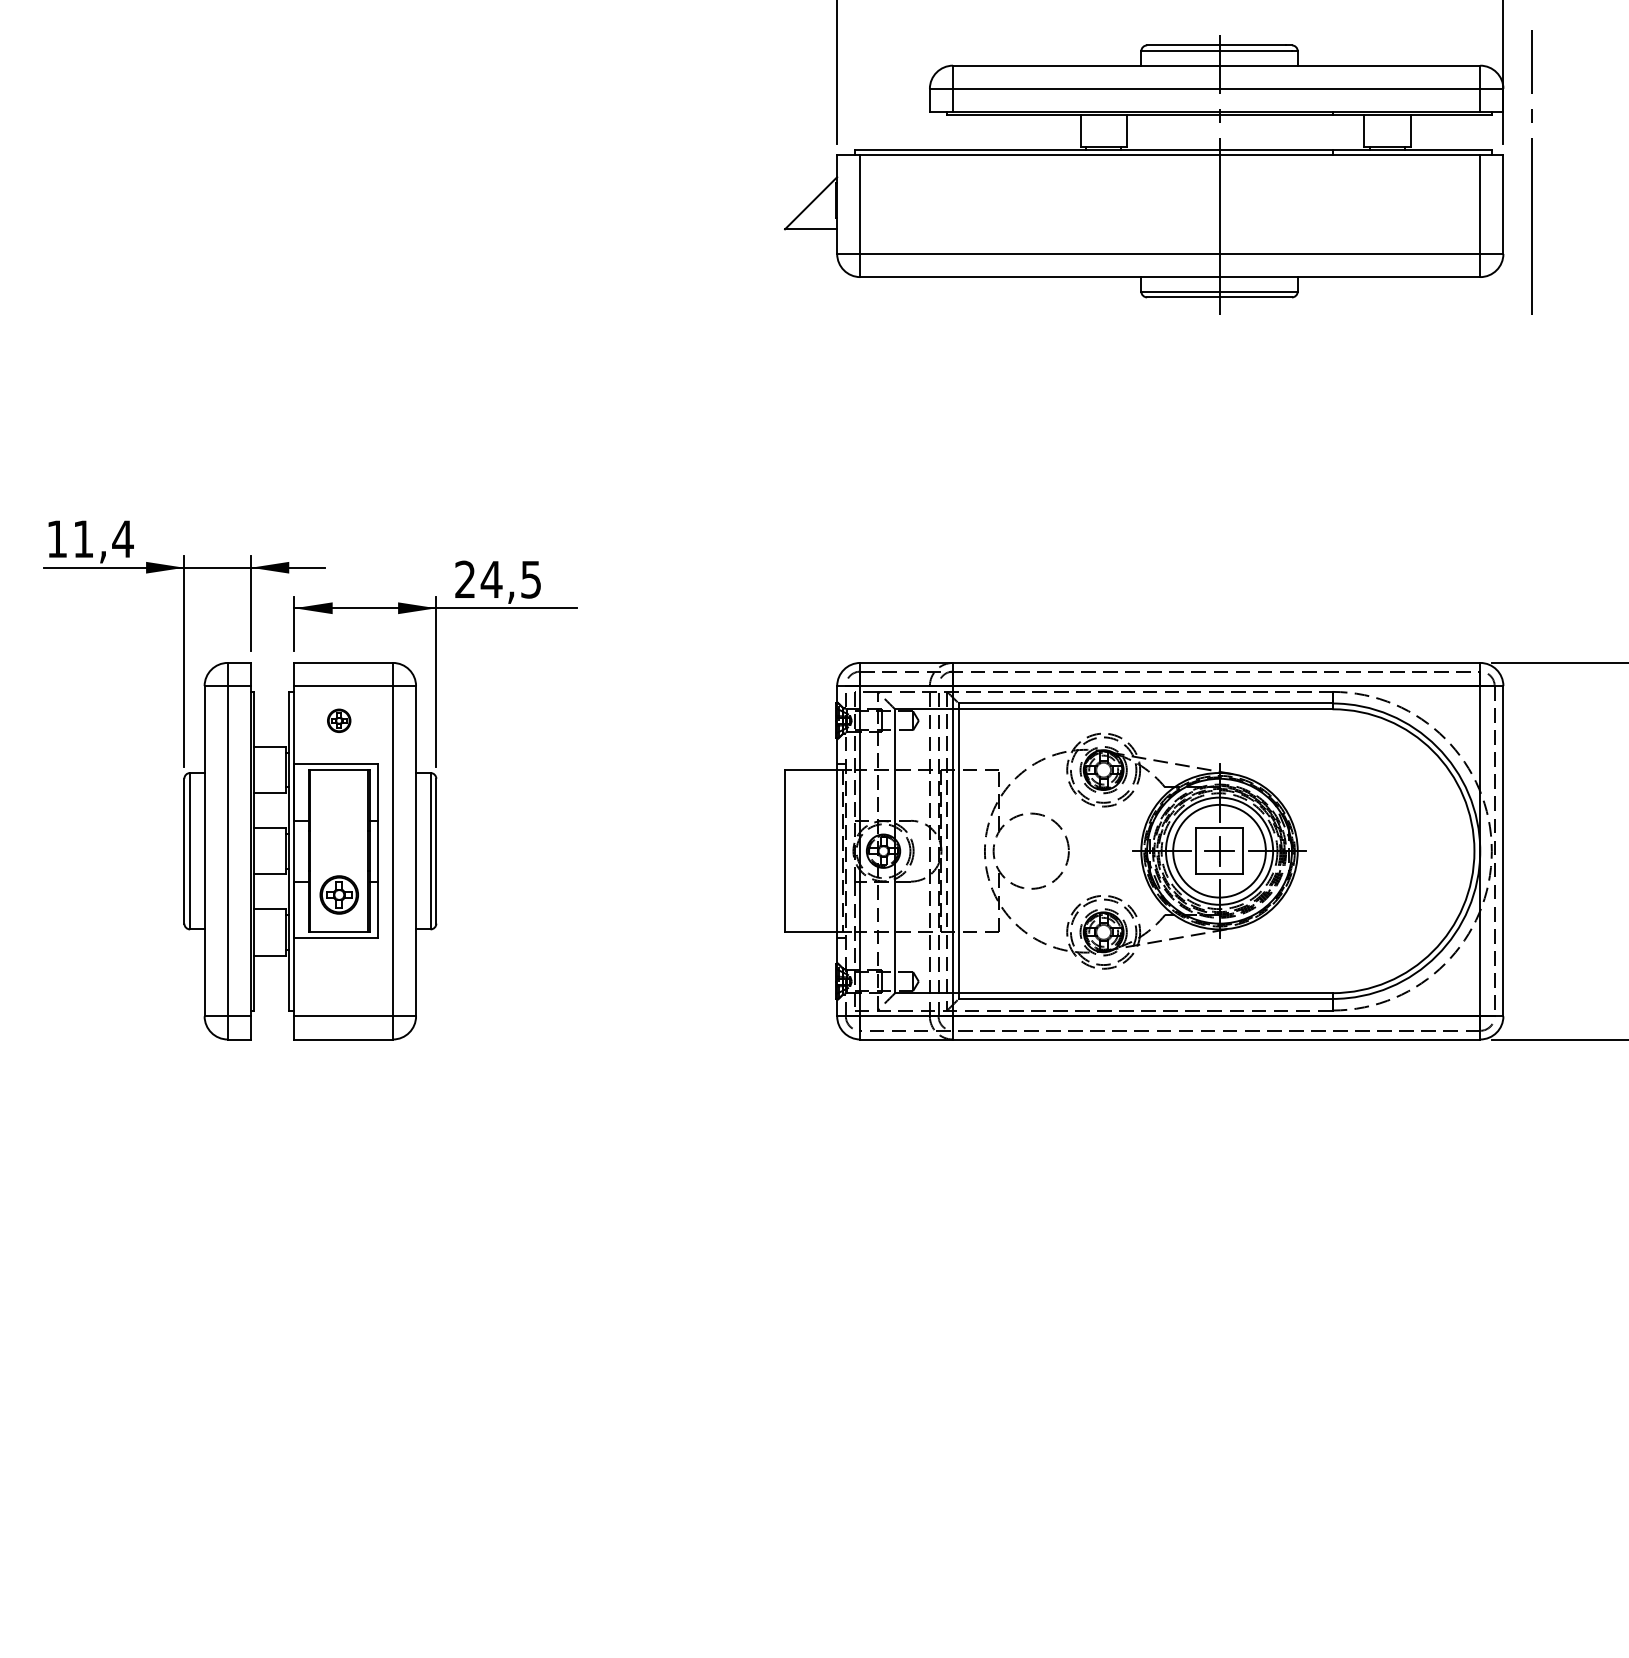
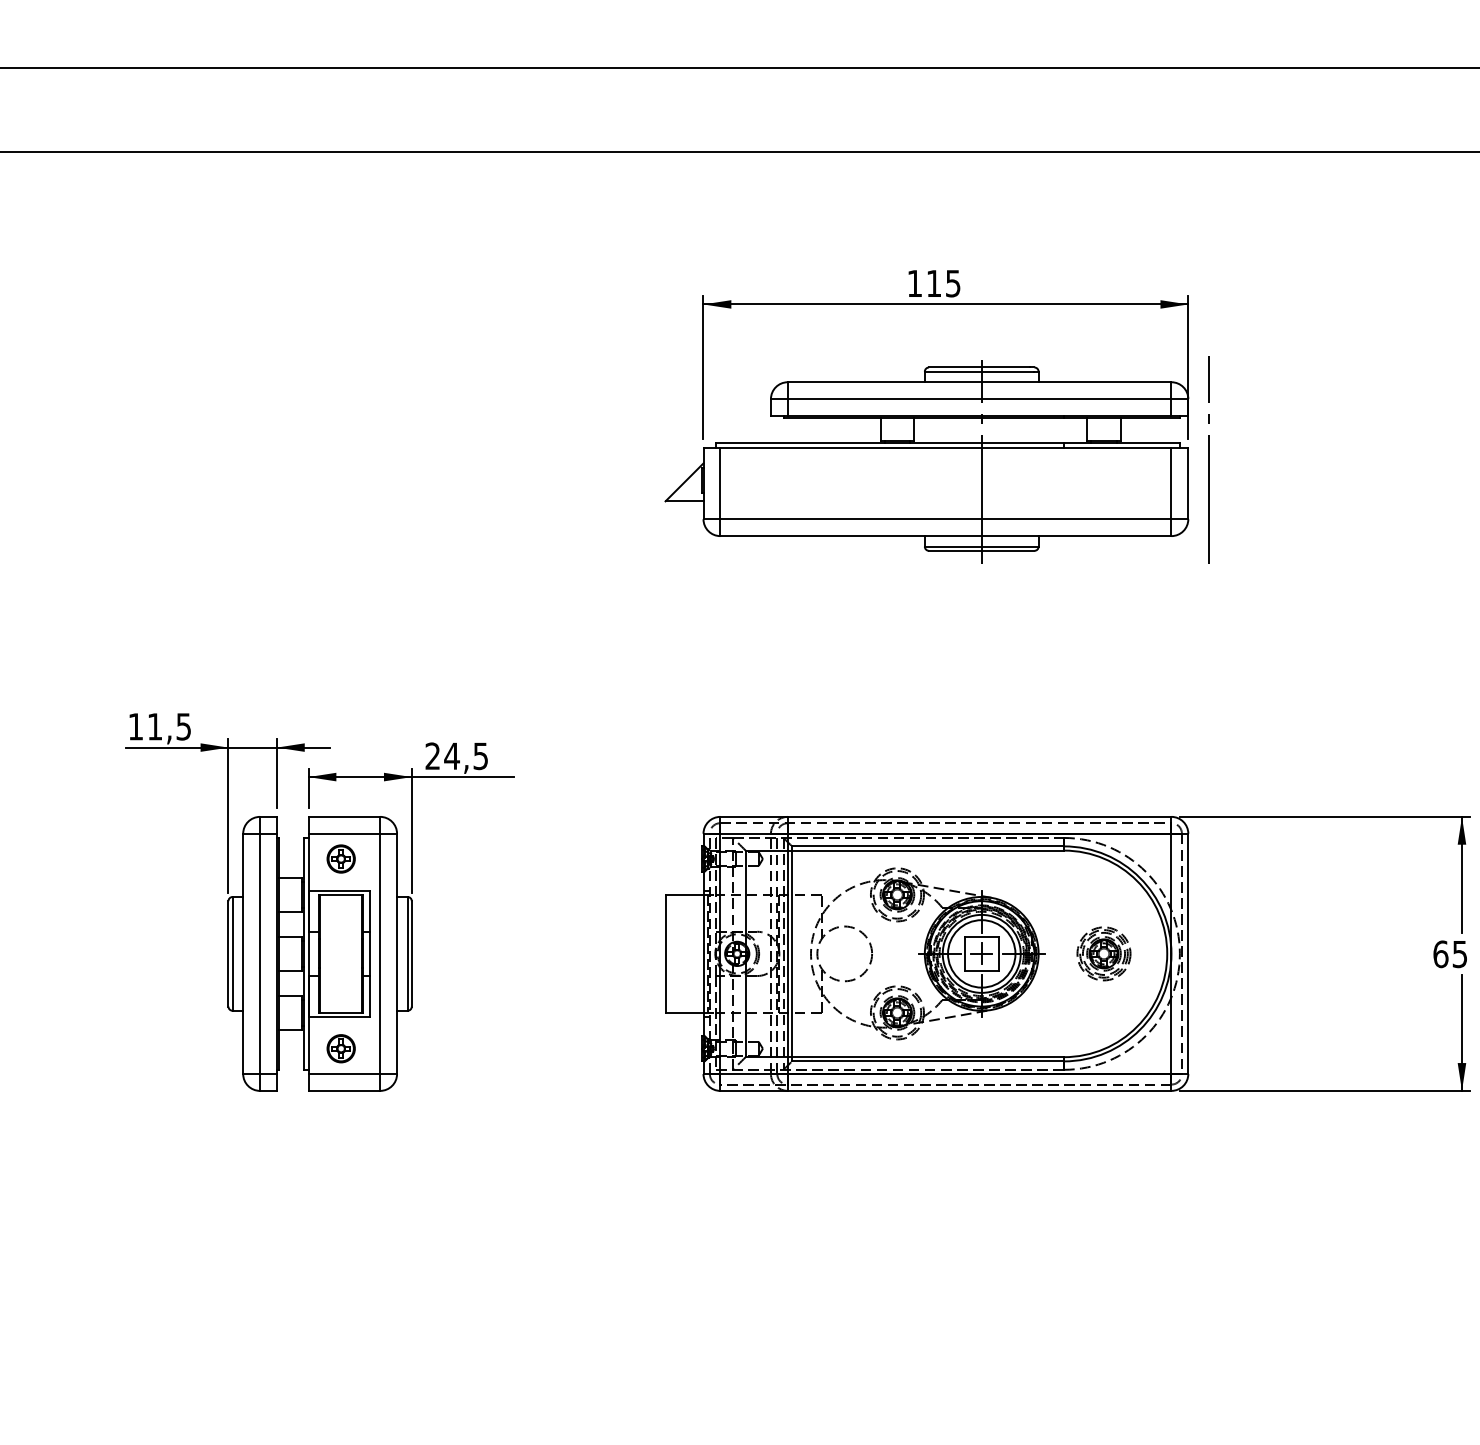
text: (122, 538) -> (183, 726), 11,4 -> 11,5
part: (338, 720) -> (340, 858), size x1.67
part: (1386, 850) -> (1103, 953), added
part: (338, 894) -> (340, 1048), moved

